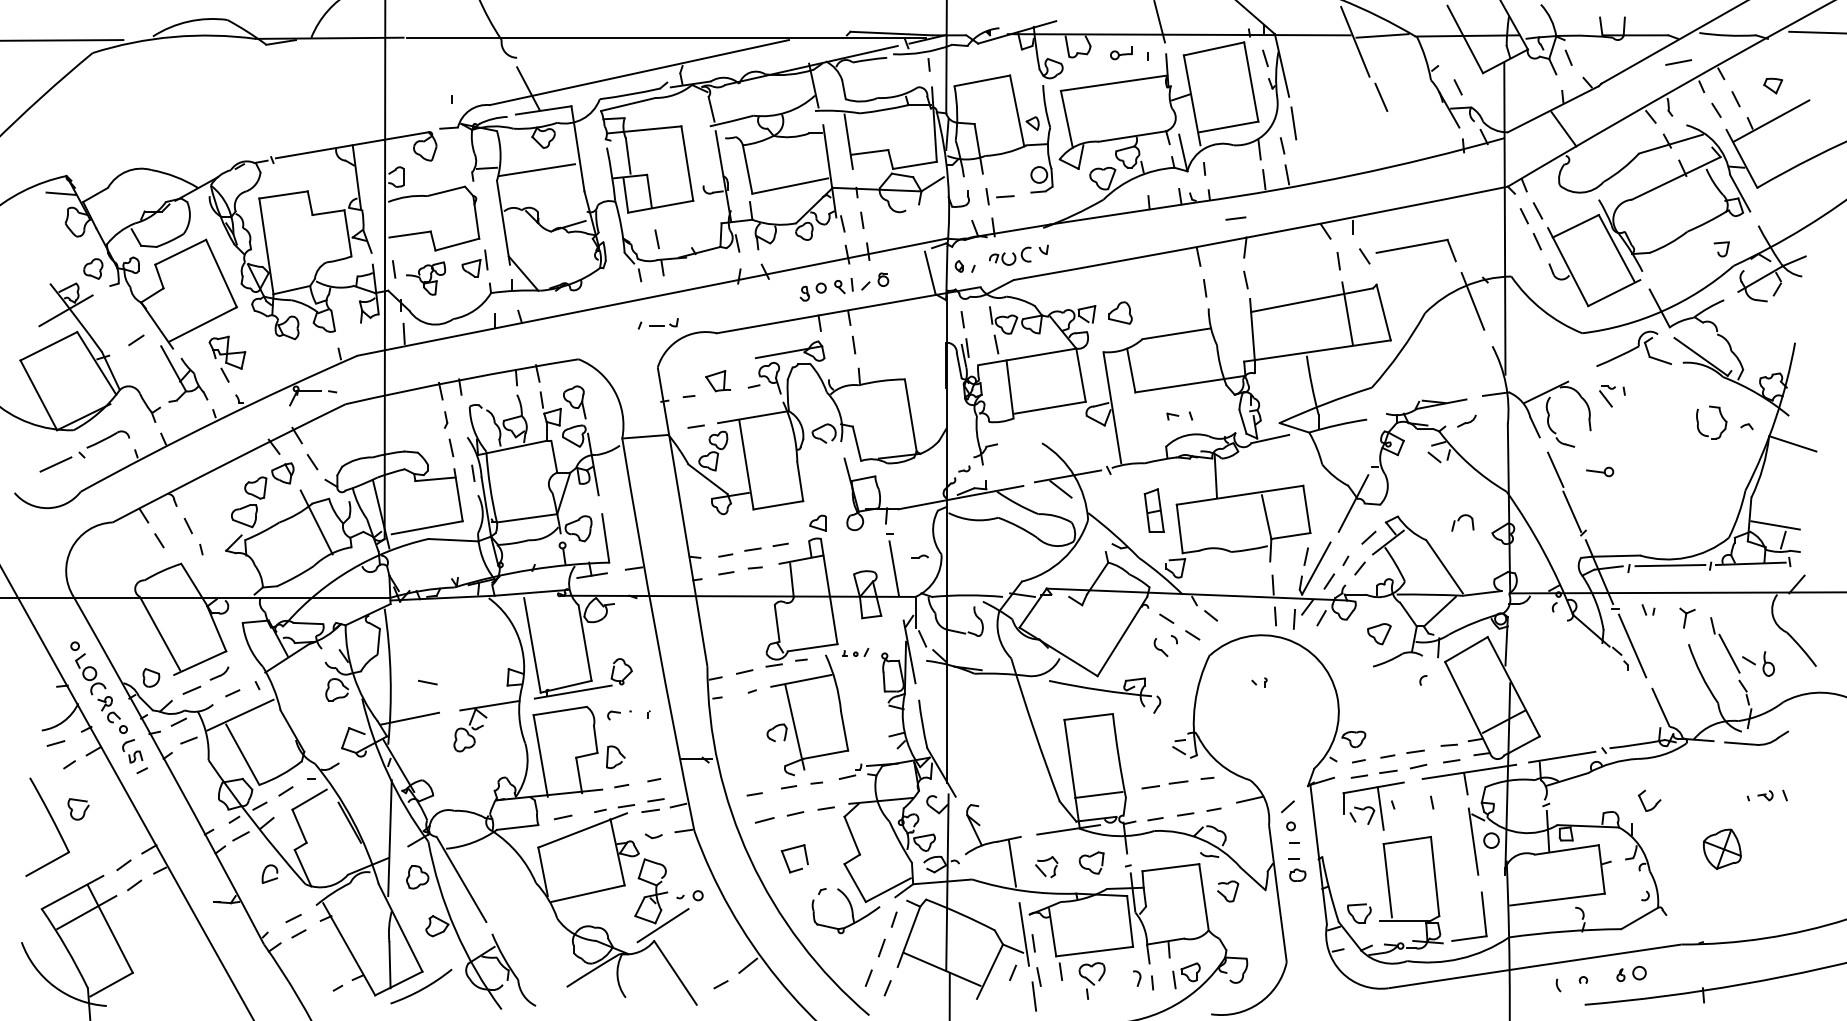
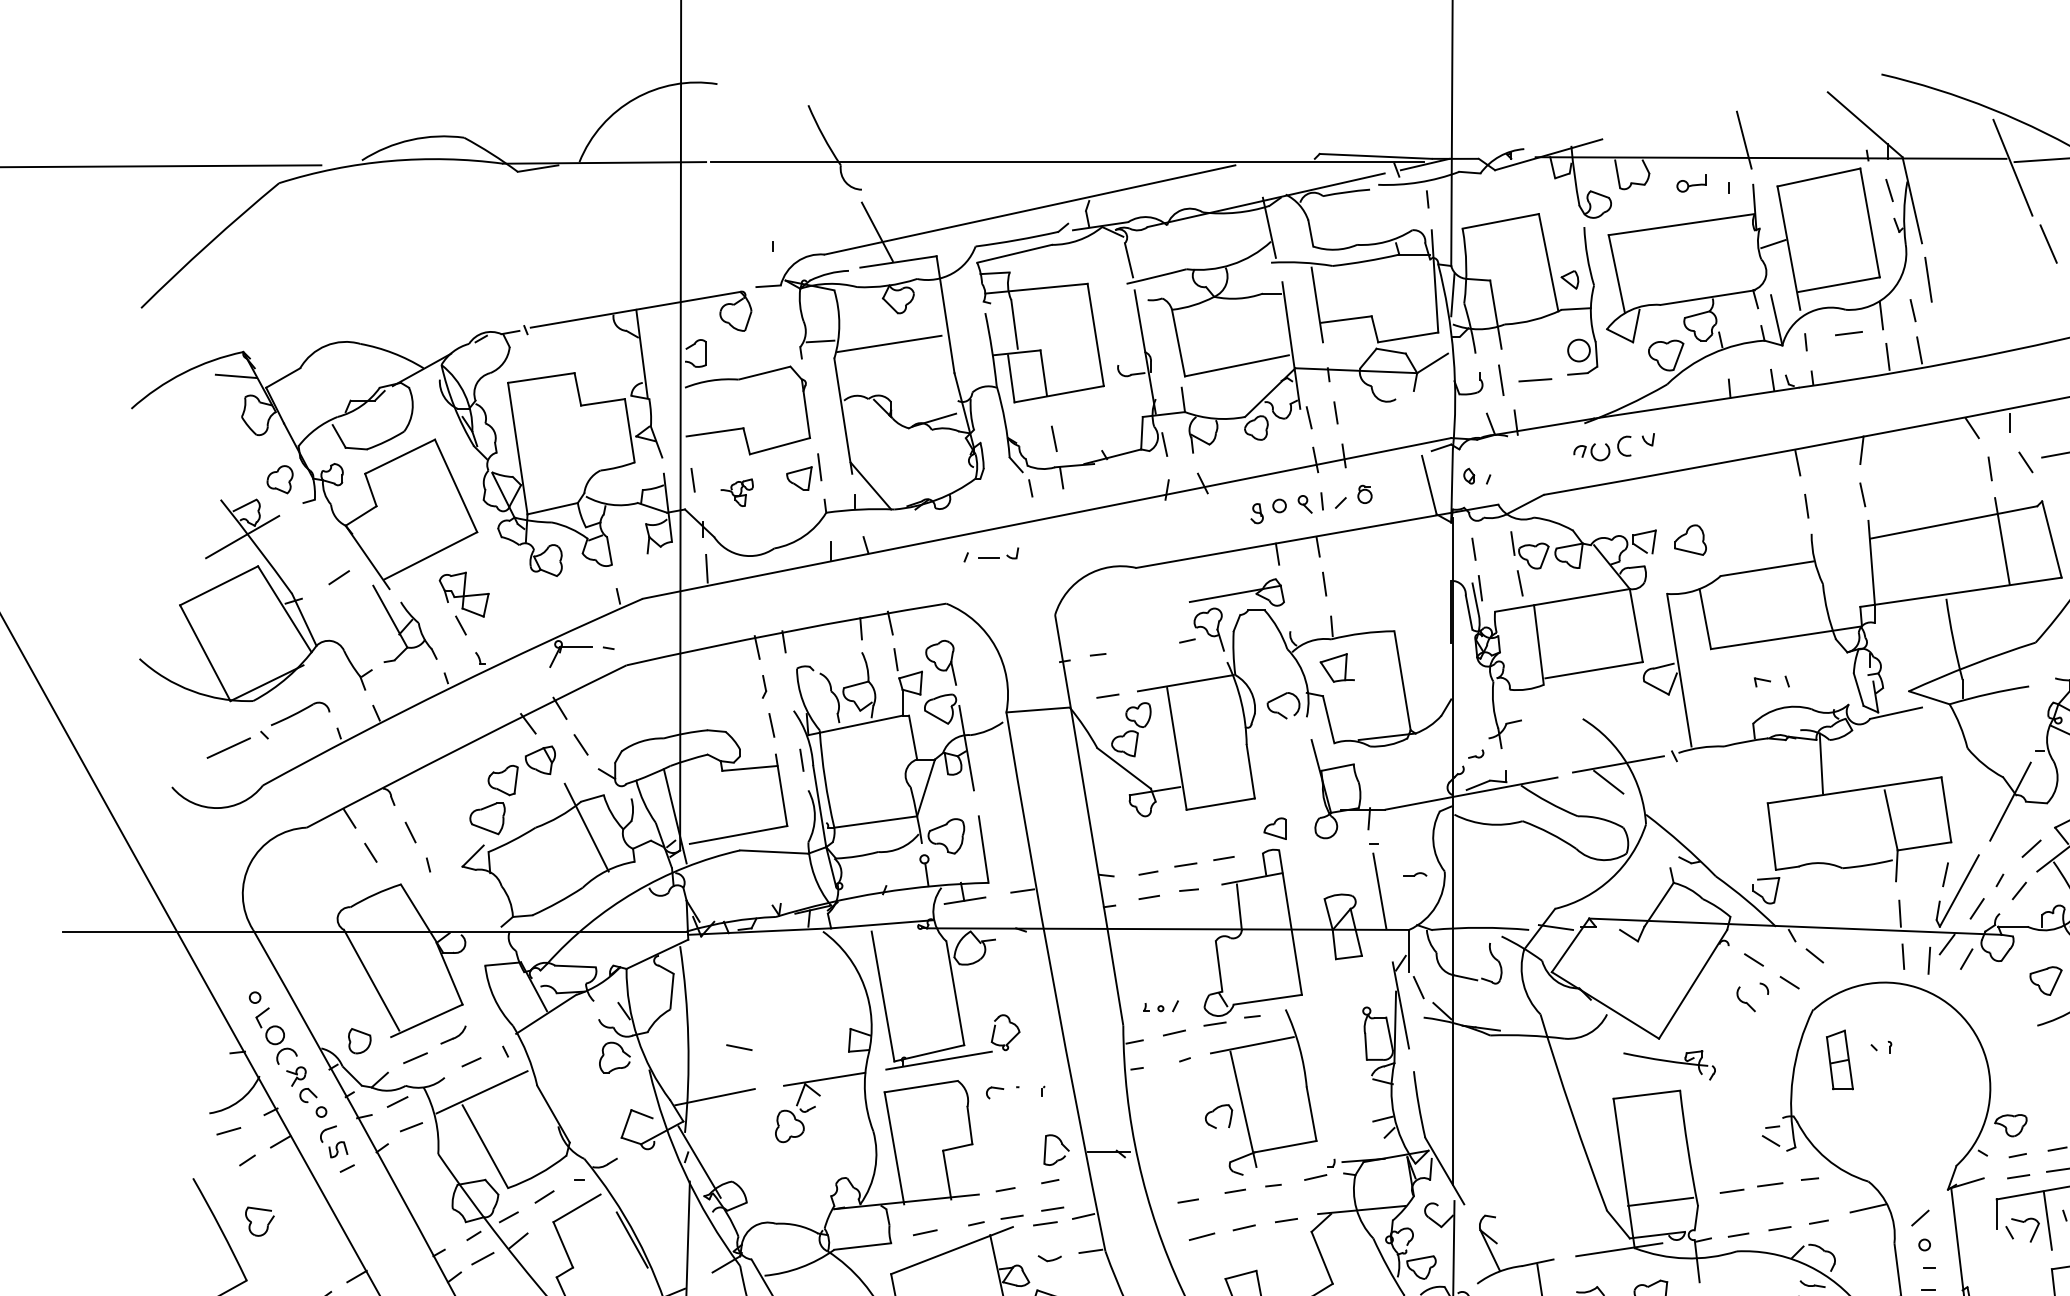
part: (999, 196) -> (1524, 380), size x1.4
line: (1235, 218) -> (1848, 333), moved
part: (1018, 254) -> (1613, 446), moved
part: (426, 278) -> (737, 492), size x0.6
part: (657, 323) -> (990, 554), moved
part: (717, 381) -> (1336, 668), moved
part: (1153, 510) -> (1838, 1059), moved
part: (855, 652) -> (1160, 1006), moved
part: (1105, 695) -> (1669, 1065), size x0.6
part: (615, 757) -> (1056, 1150), moved

